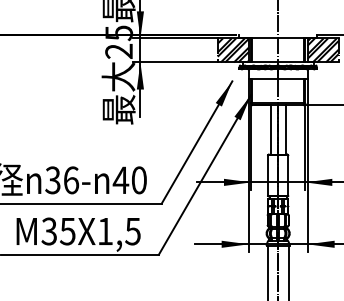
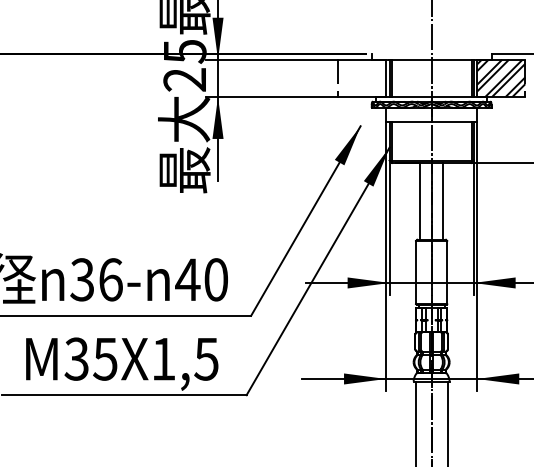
hatch: (232, 50) -> (360, 78), removed

